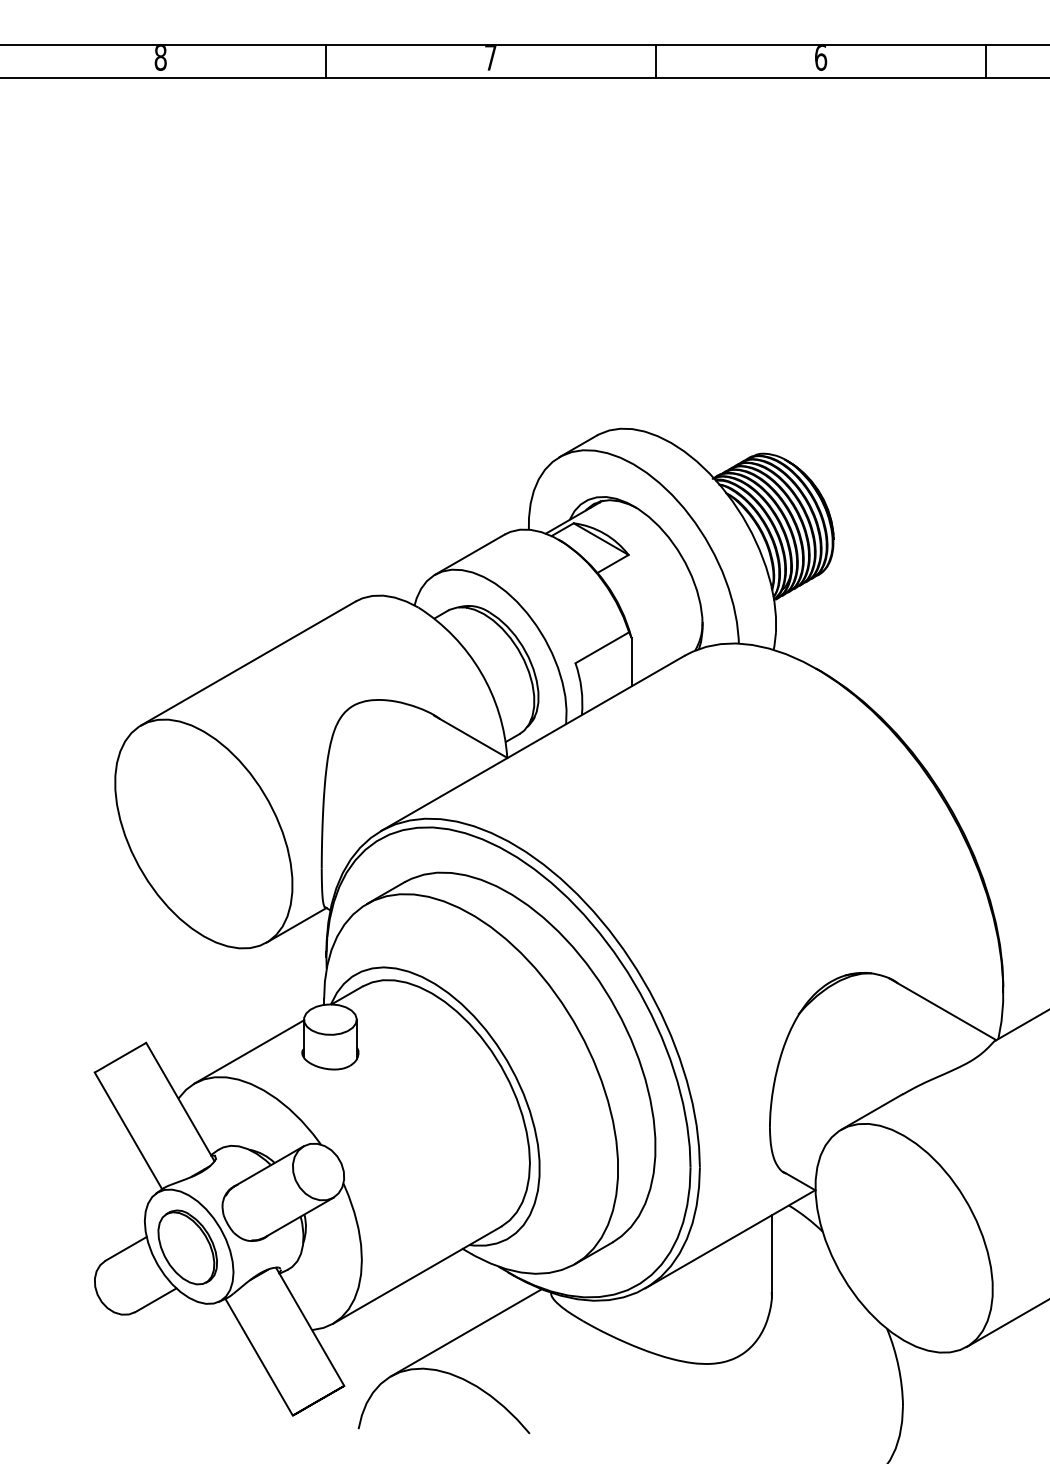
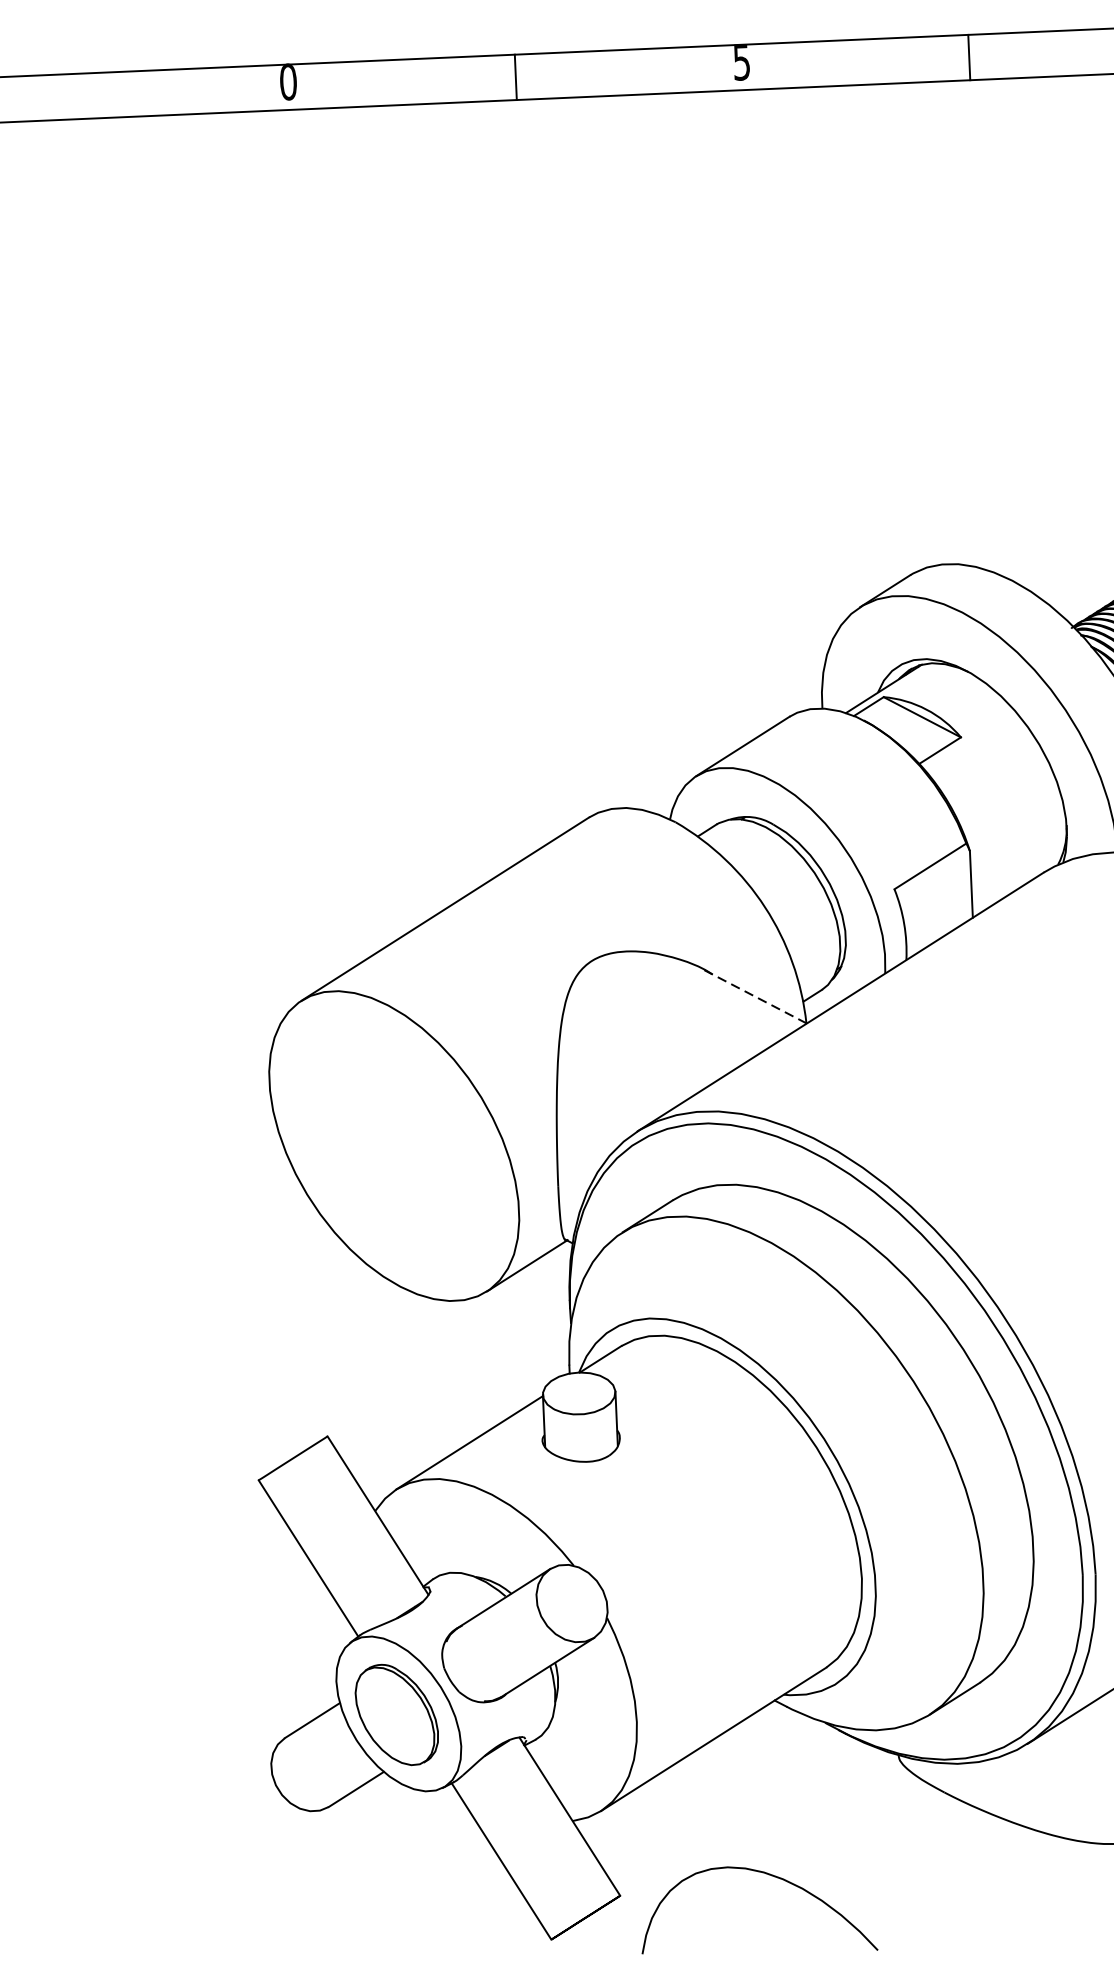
text: (160, 58) -> (288, 83), 8 -> 0
text: (490, 58) -> (741, 63), 7 -> 5
line: (470, 736) -> (754, 996), solid -> dashed
line: (465, 1332) -> (783, 1815), removed

